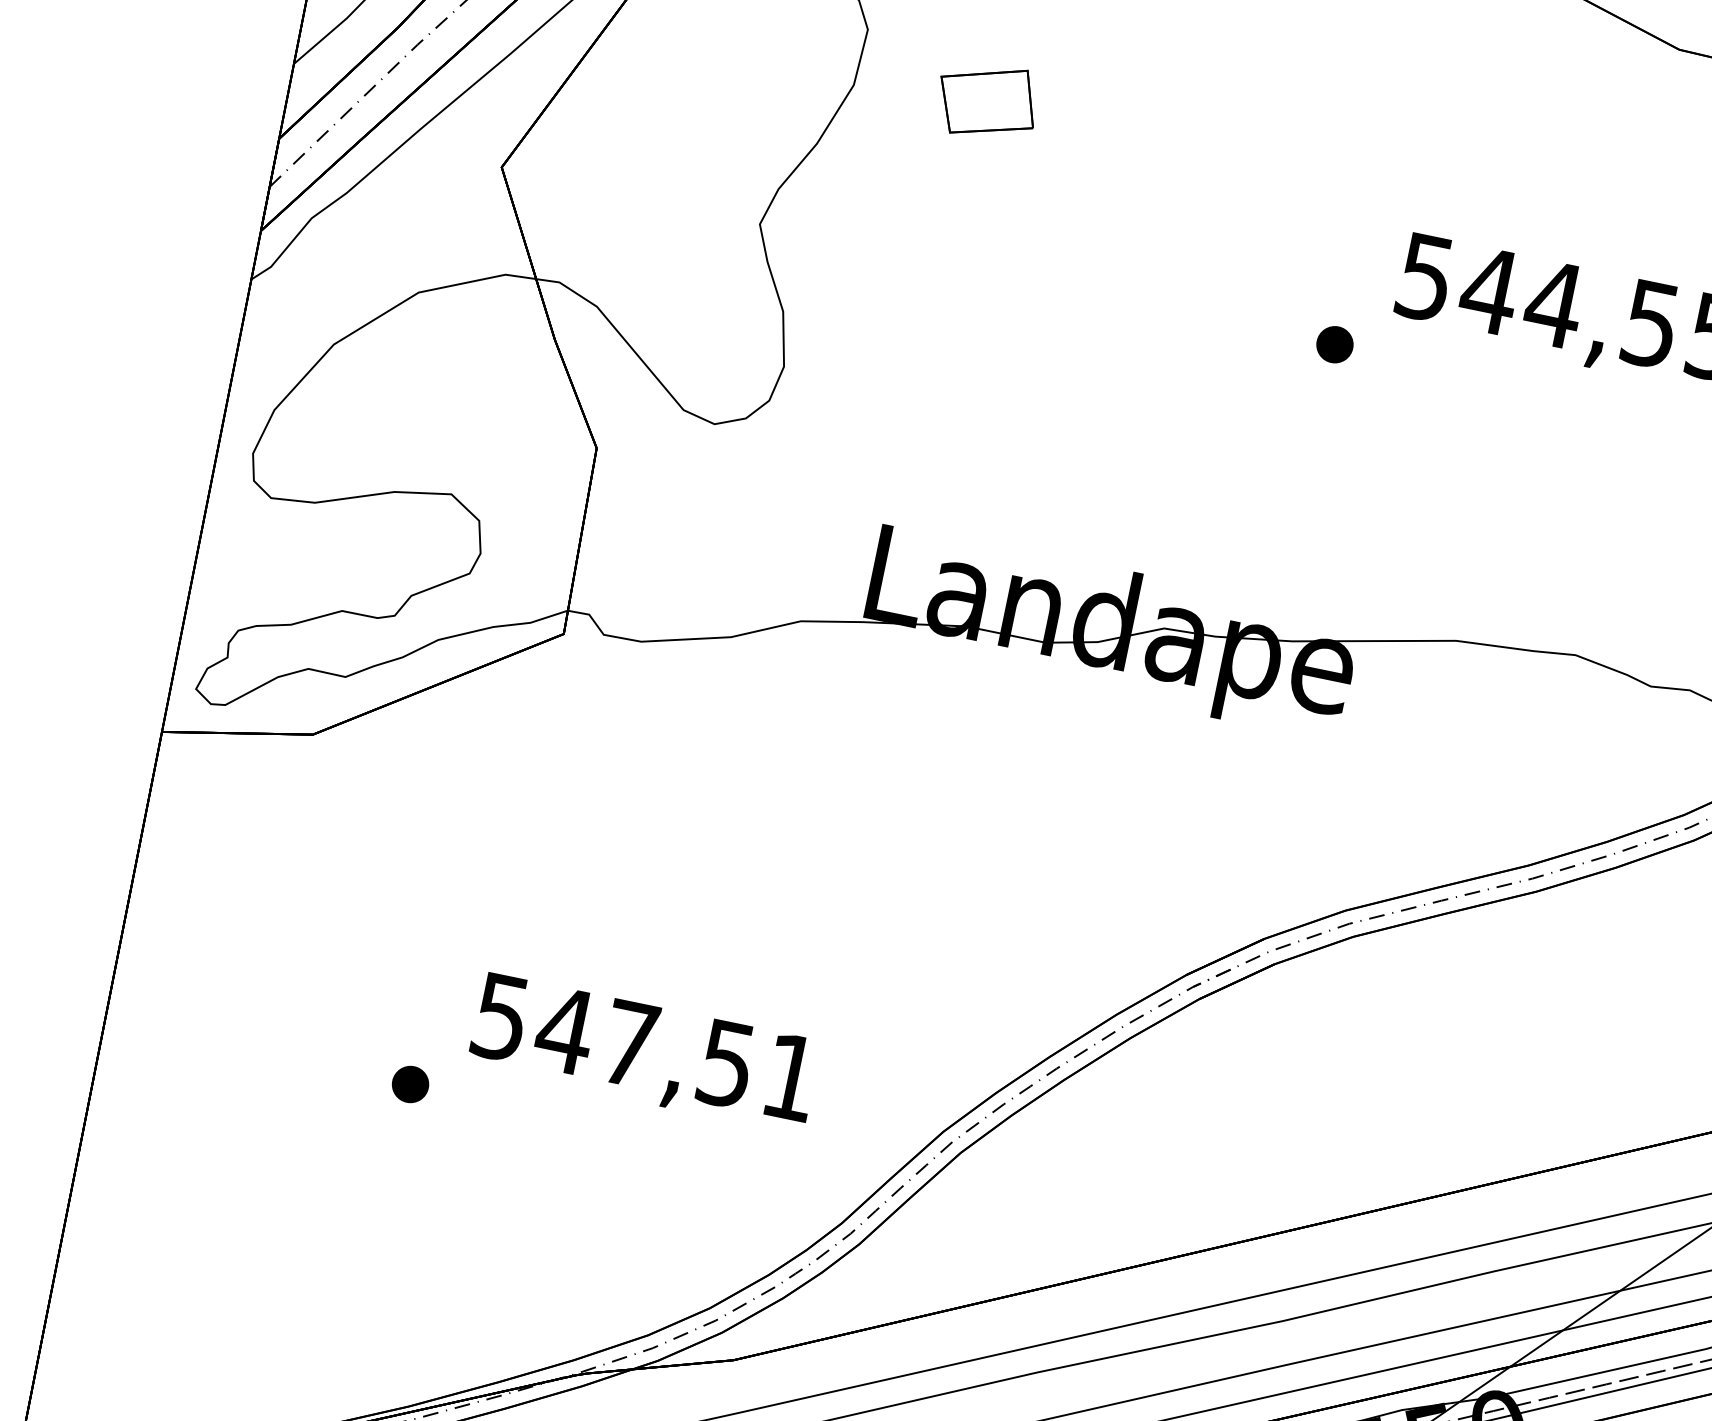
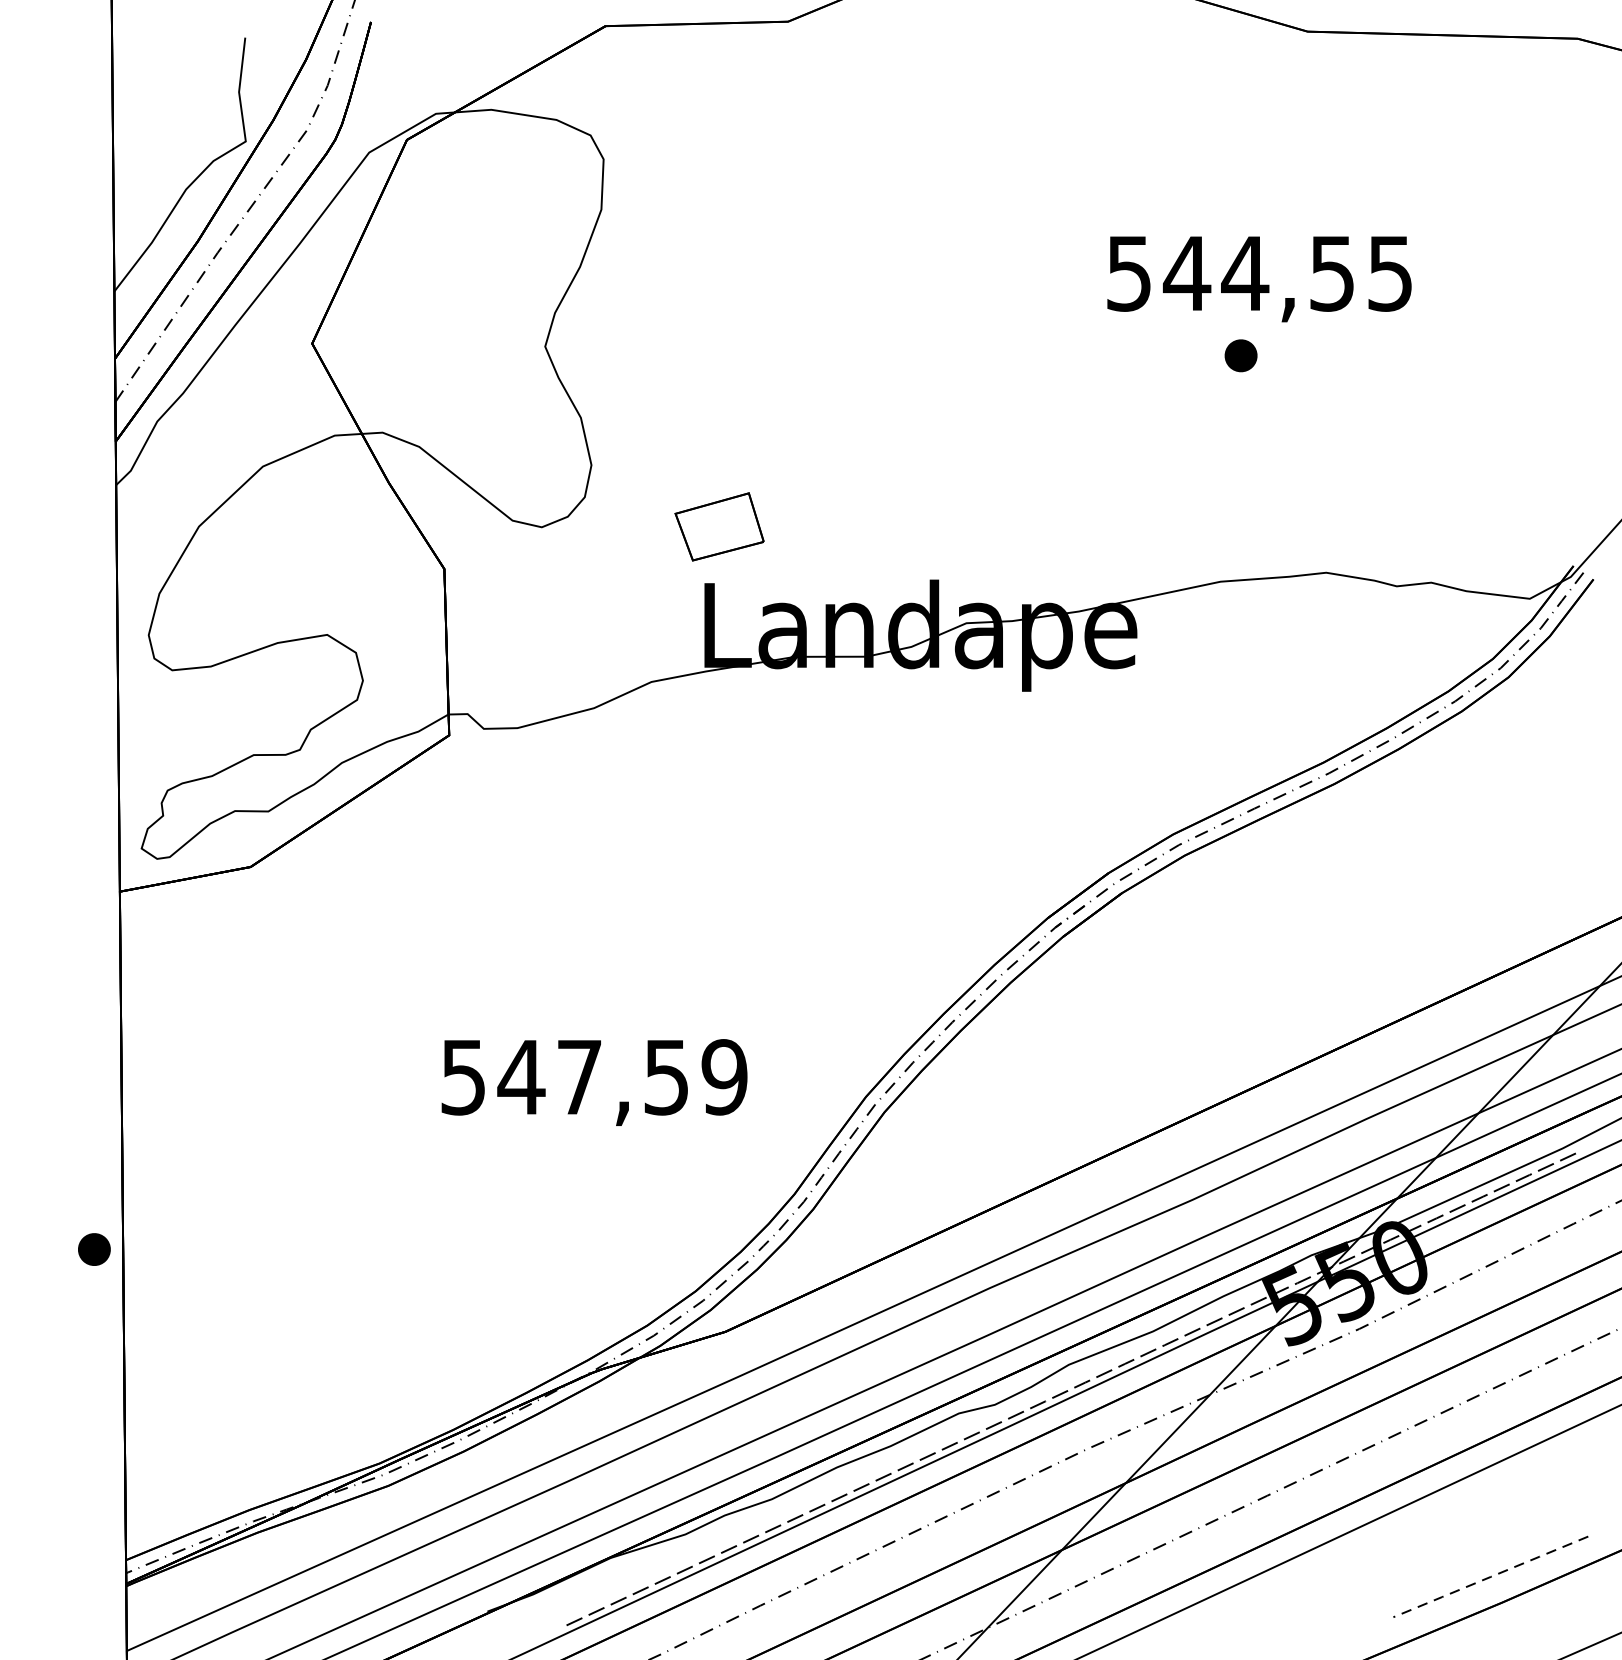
part: (987, 100) -> (719, 526), moved
part: (1334, 344) -> (1240, 355), moved
text: (790, 1077) -> (724, 1077), 547,51 -> 547,59
part: (410, 1084) -> (94, 1249), moved

